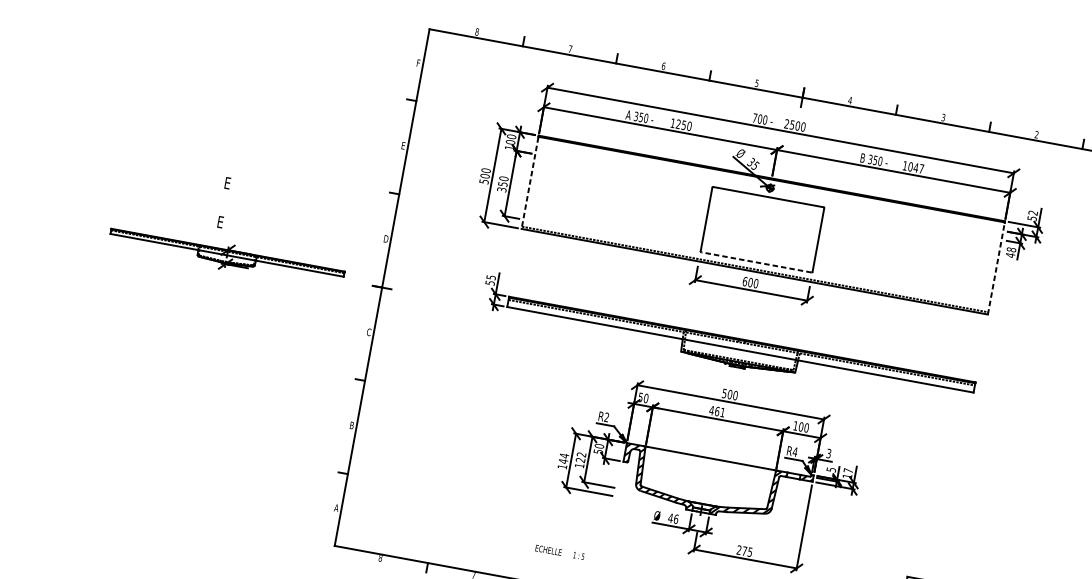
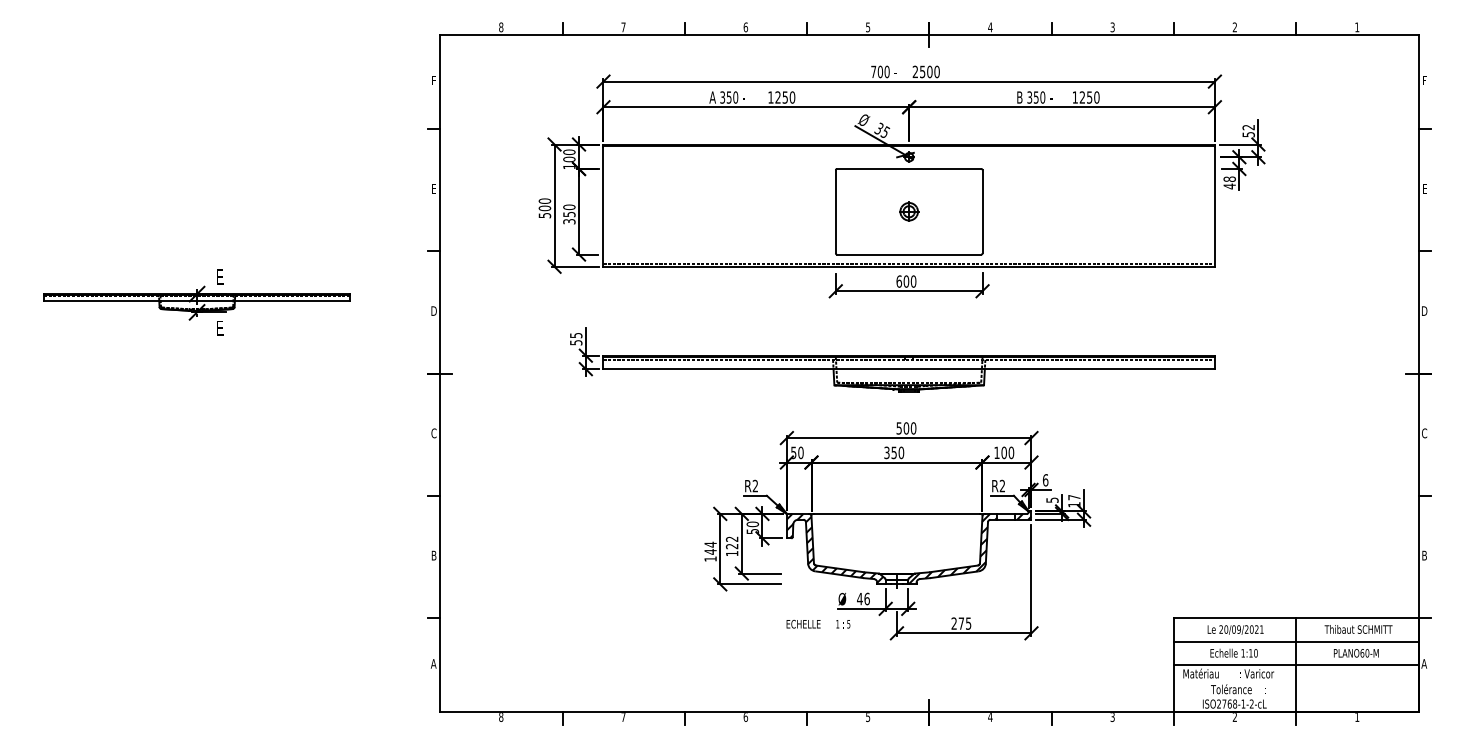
text: (915, 167) -> (1089, 97), 1047 -> 1250
line: (529, 183) -> (603, 207), dashed -> solid
part: (762, 229) -> (909, 211), added
part: (226, 256) -> (196, 302), moved
line: (755, 262) -> (908, 254), dashed -> solid
line: (996, 268) -> (1214, 206), dashed -> solid
text: (717, 411) -> (894, 452), 461 -> 350
text: (795, 451) -> (1002, 485), R4 -> R2
text: (828, 453) -> (1045, 480), 3 -> 6
text: (560, 551) -> (818, 623), moved

